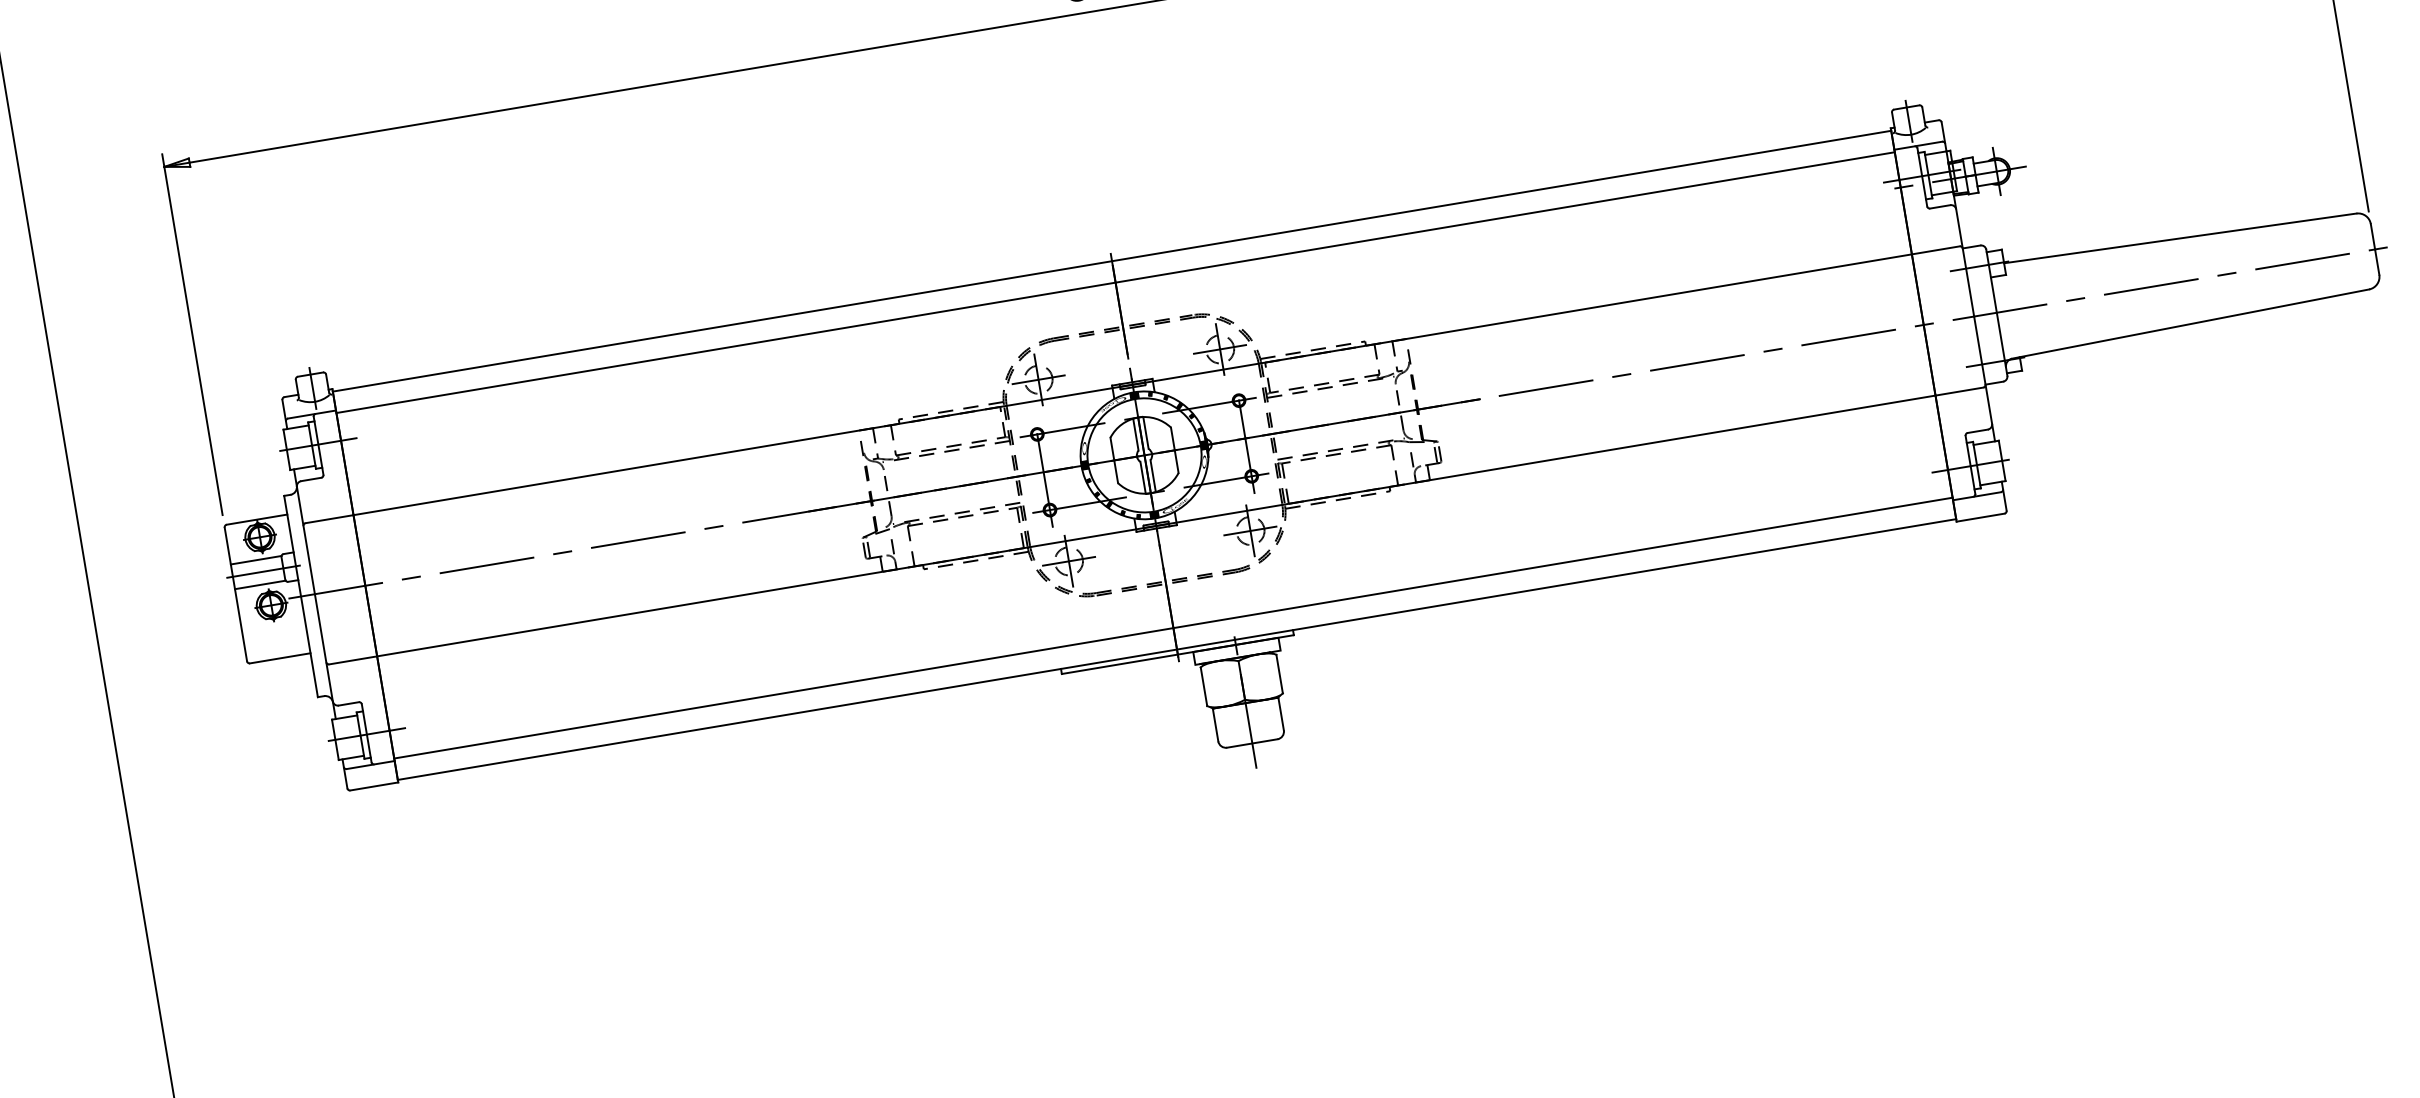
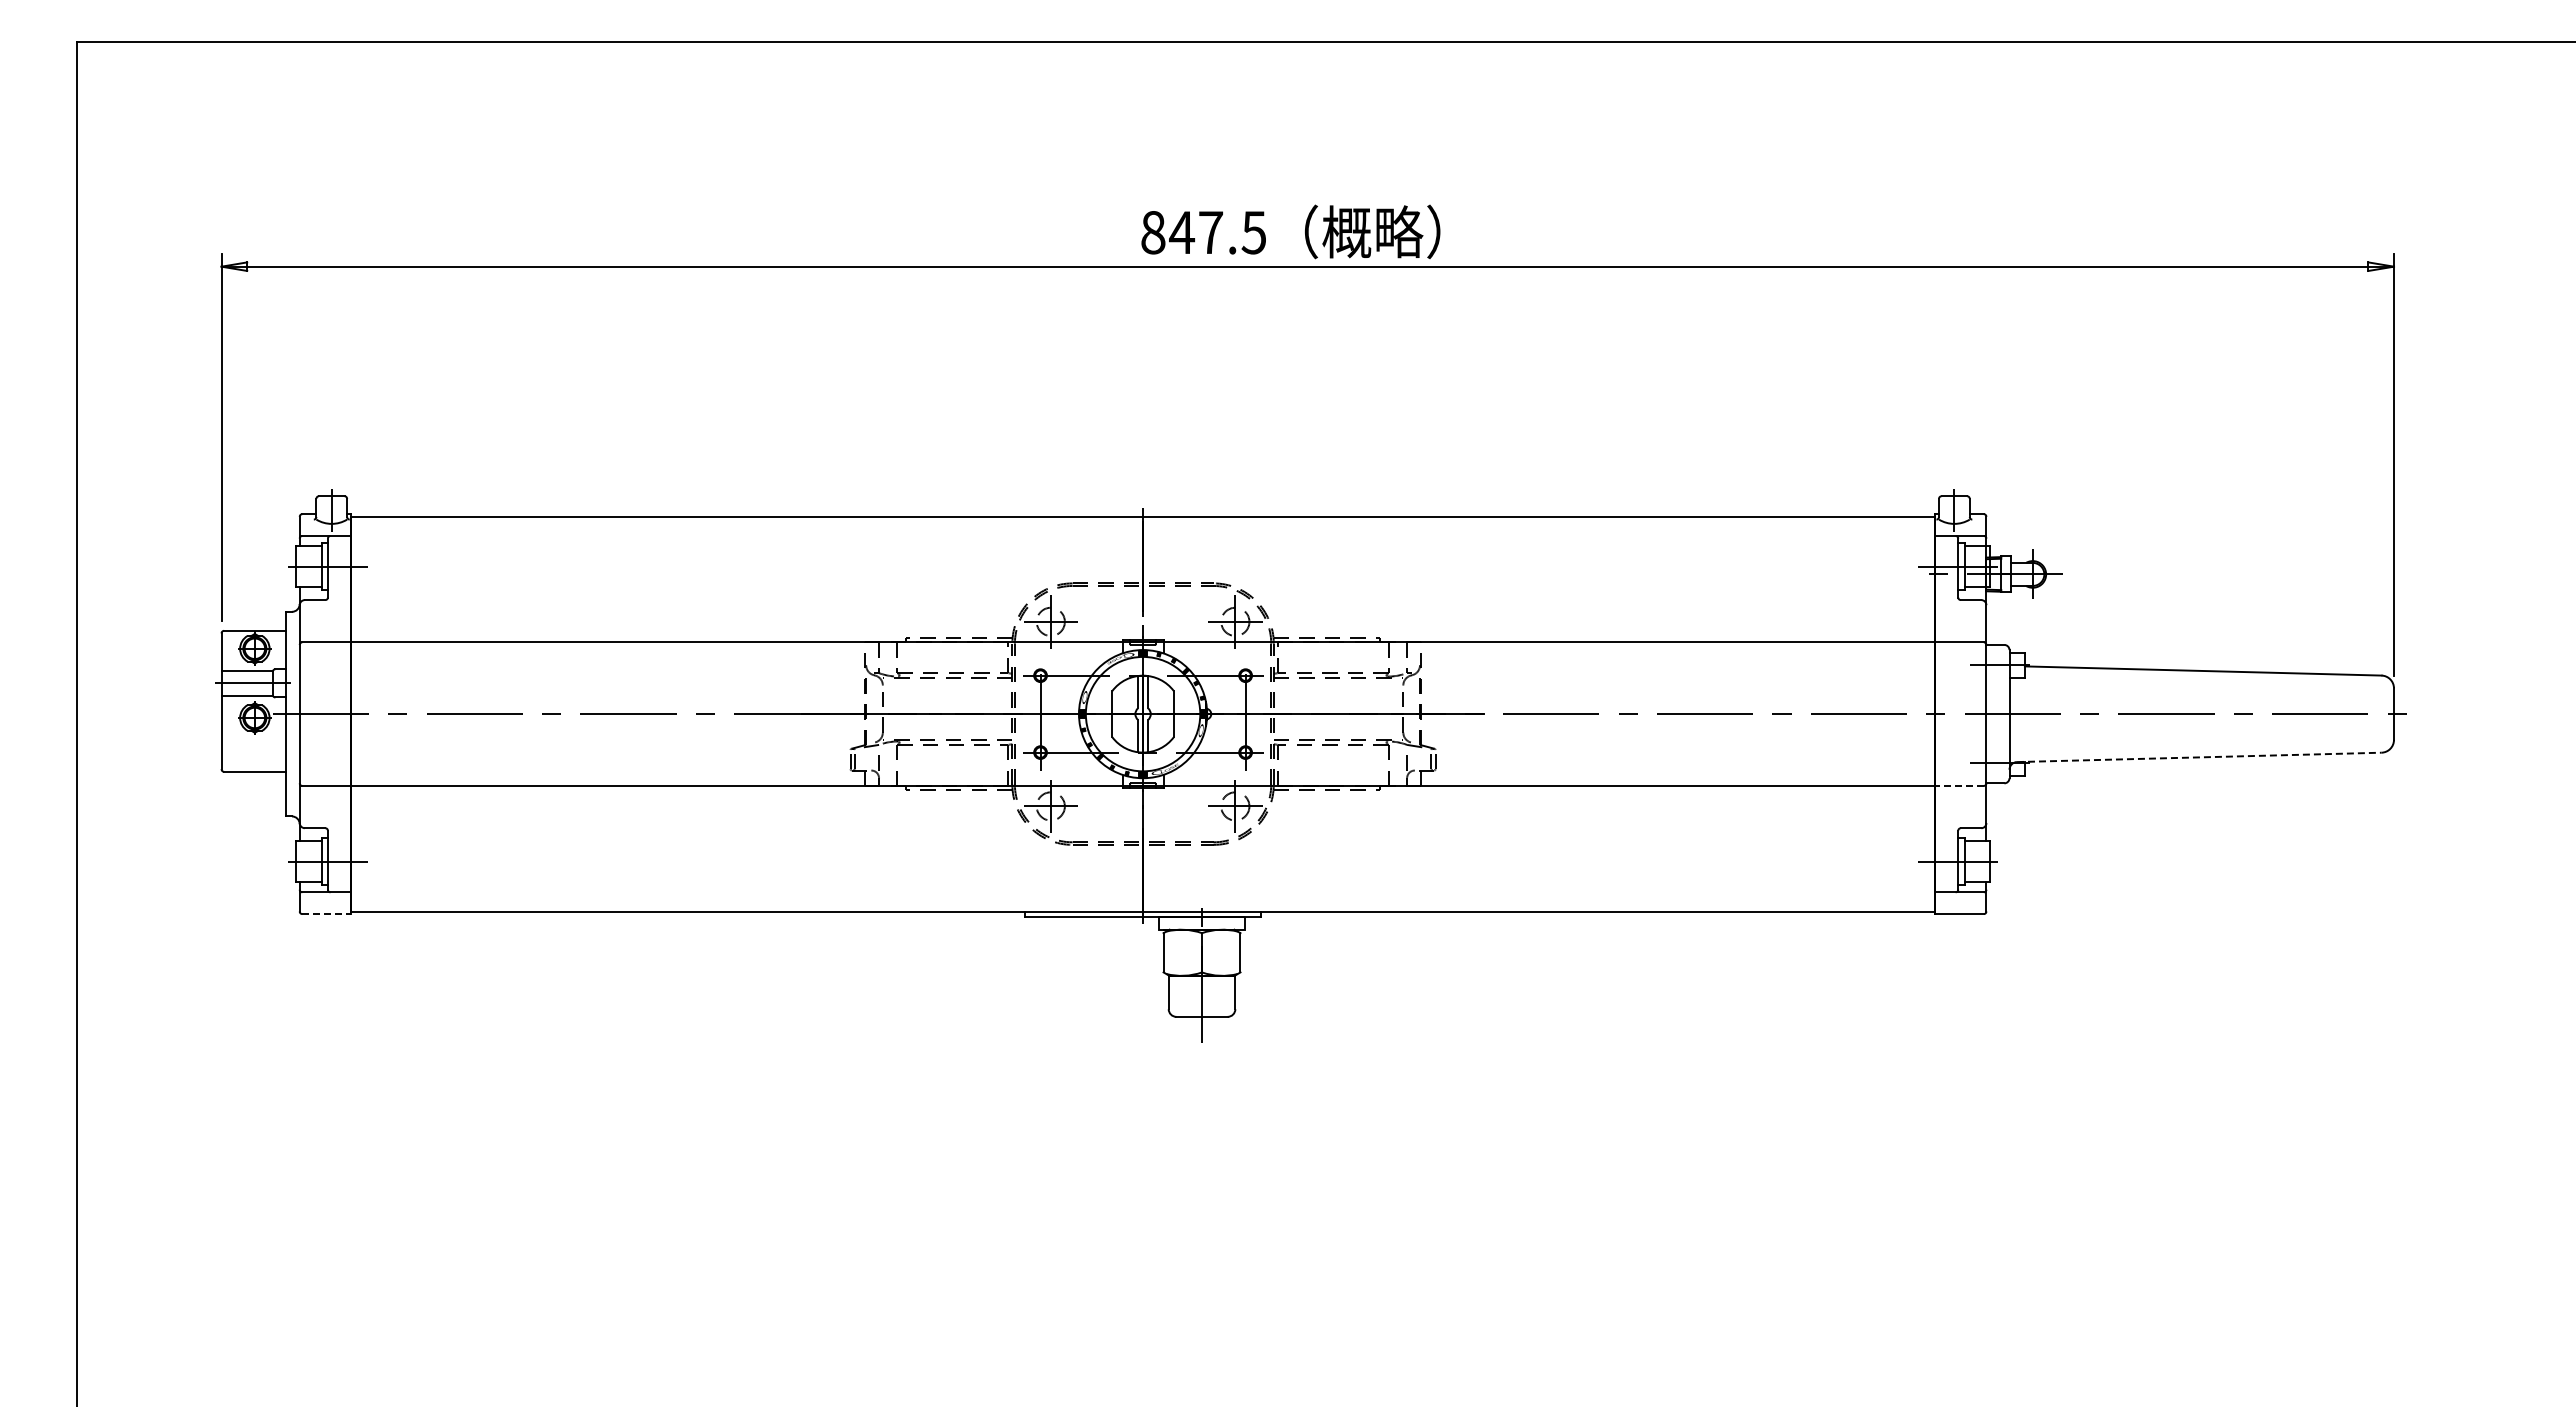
line: (1116, 282) -> (1143, 538), removed
line: (2190, 324) -> (2199, 757), solid -> dashed
line: (1959, 391) -> (1959, 785), solid -> dashed
line: (1173, 627) -> (1143, 889), removed
line: (375, 786) -> (327, 914), solid -> dashed

